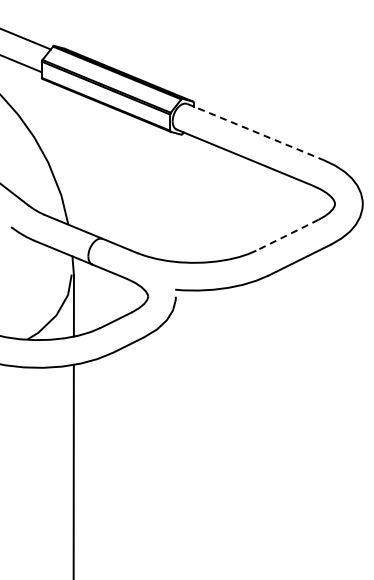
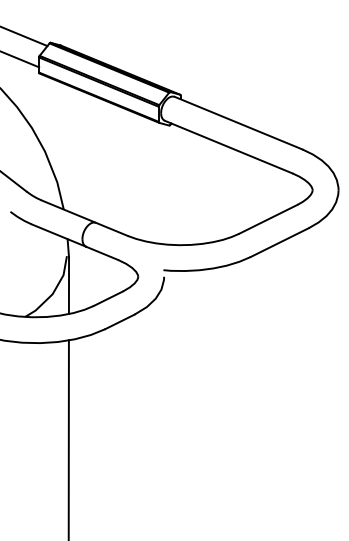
line: (255, 132) -> (238, 123), dashed -> solid
line: (287, 235) -> (268, 219), dashed -> solid

